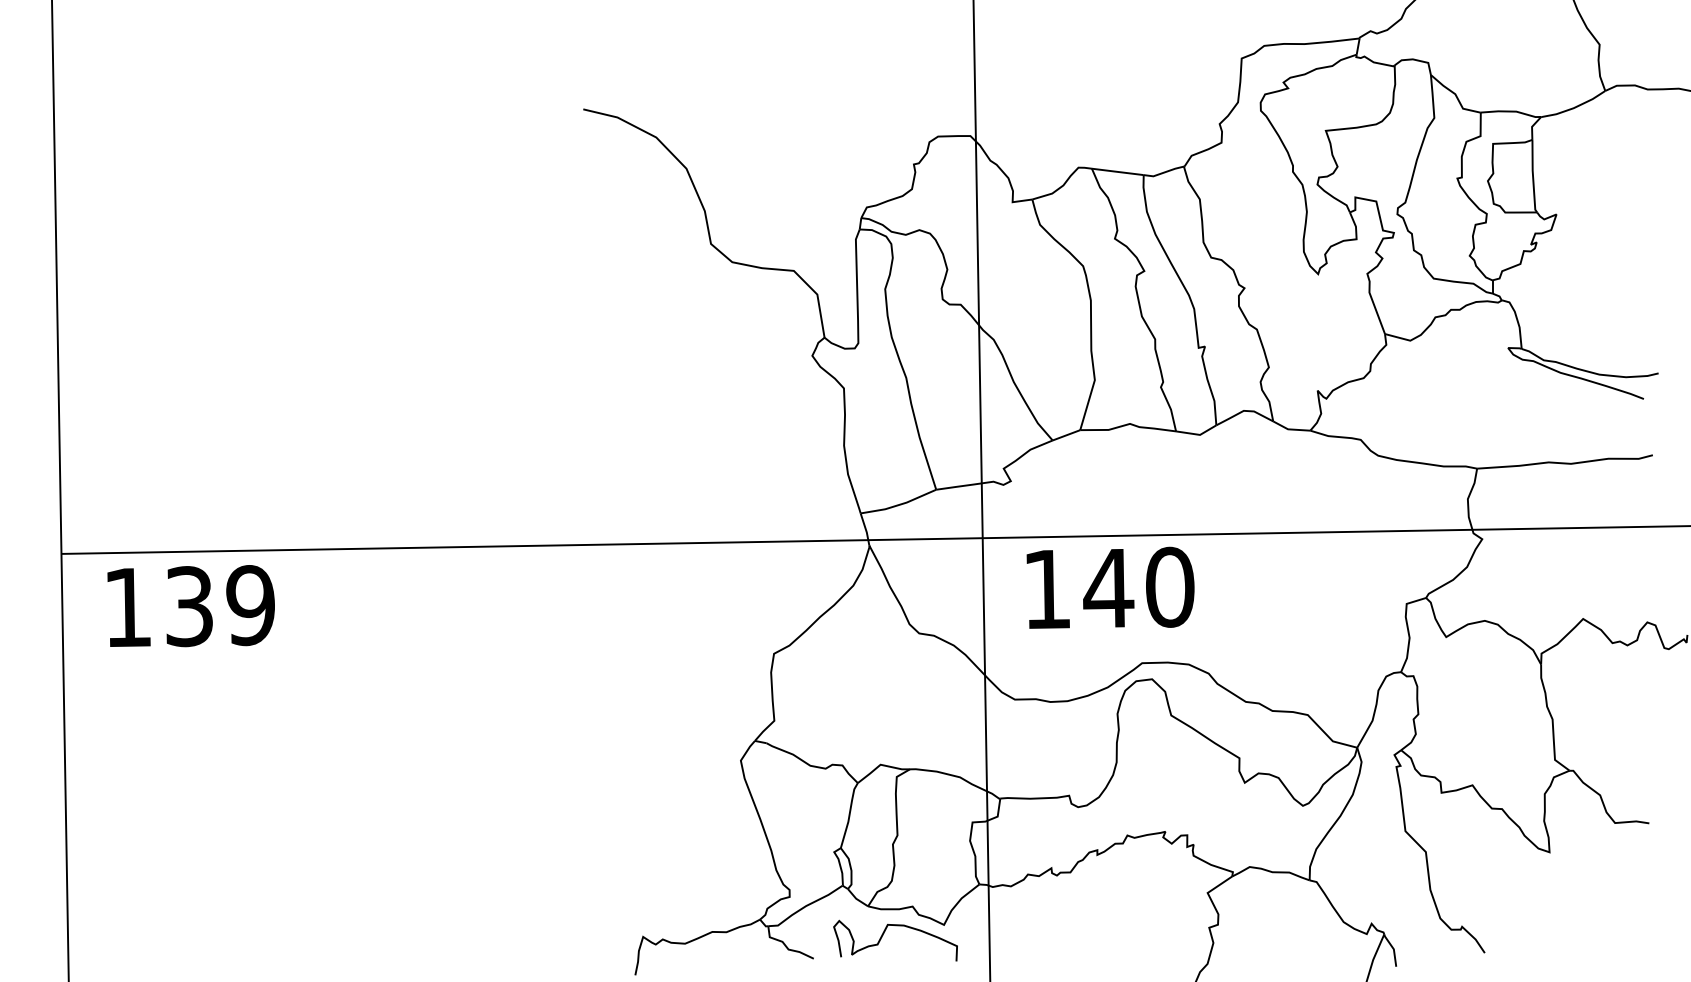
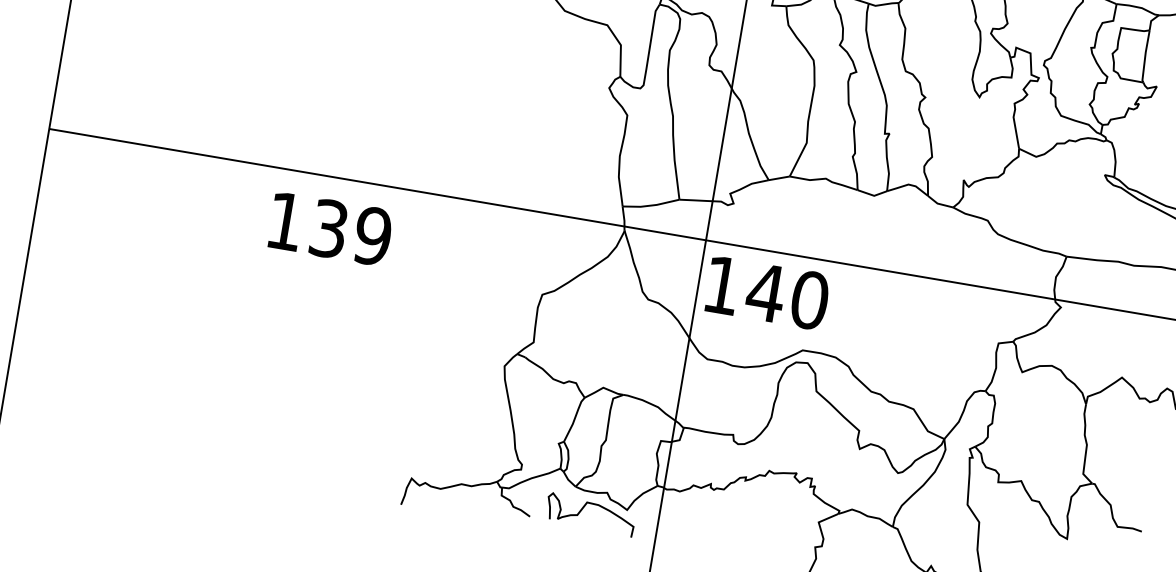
text: (1110, 587) -> (767, 292), moved
text: (190, 606) -> (329, 229), moved

